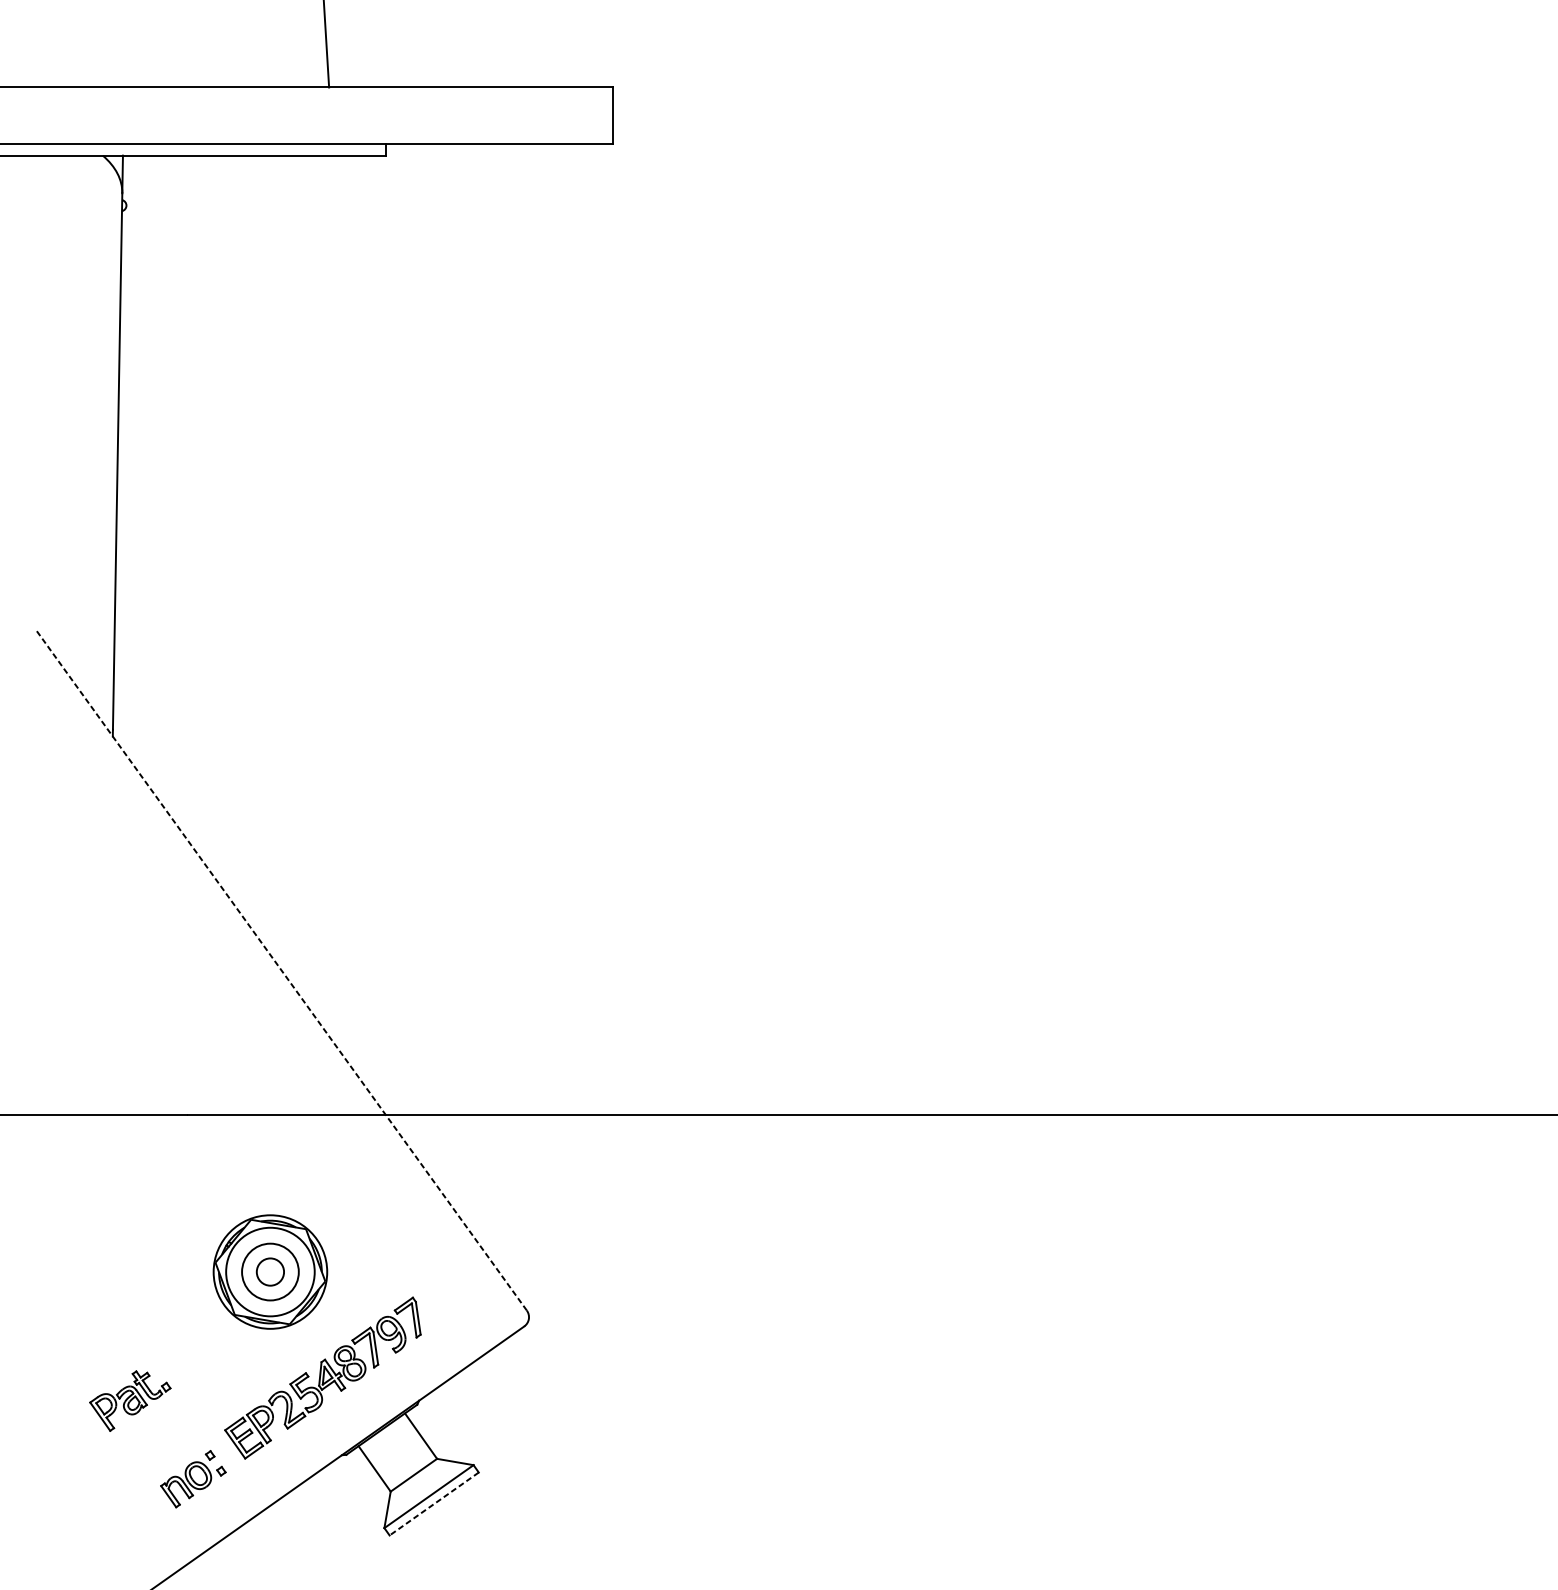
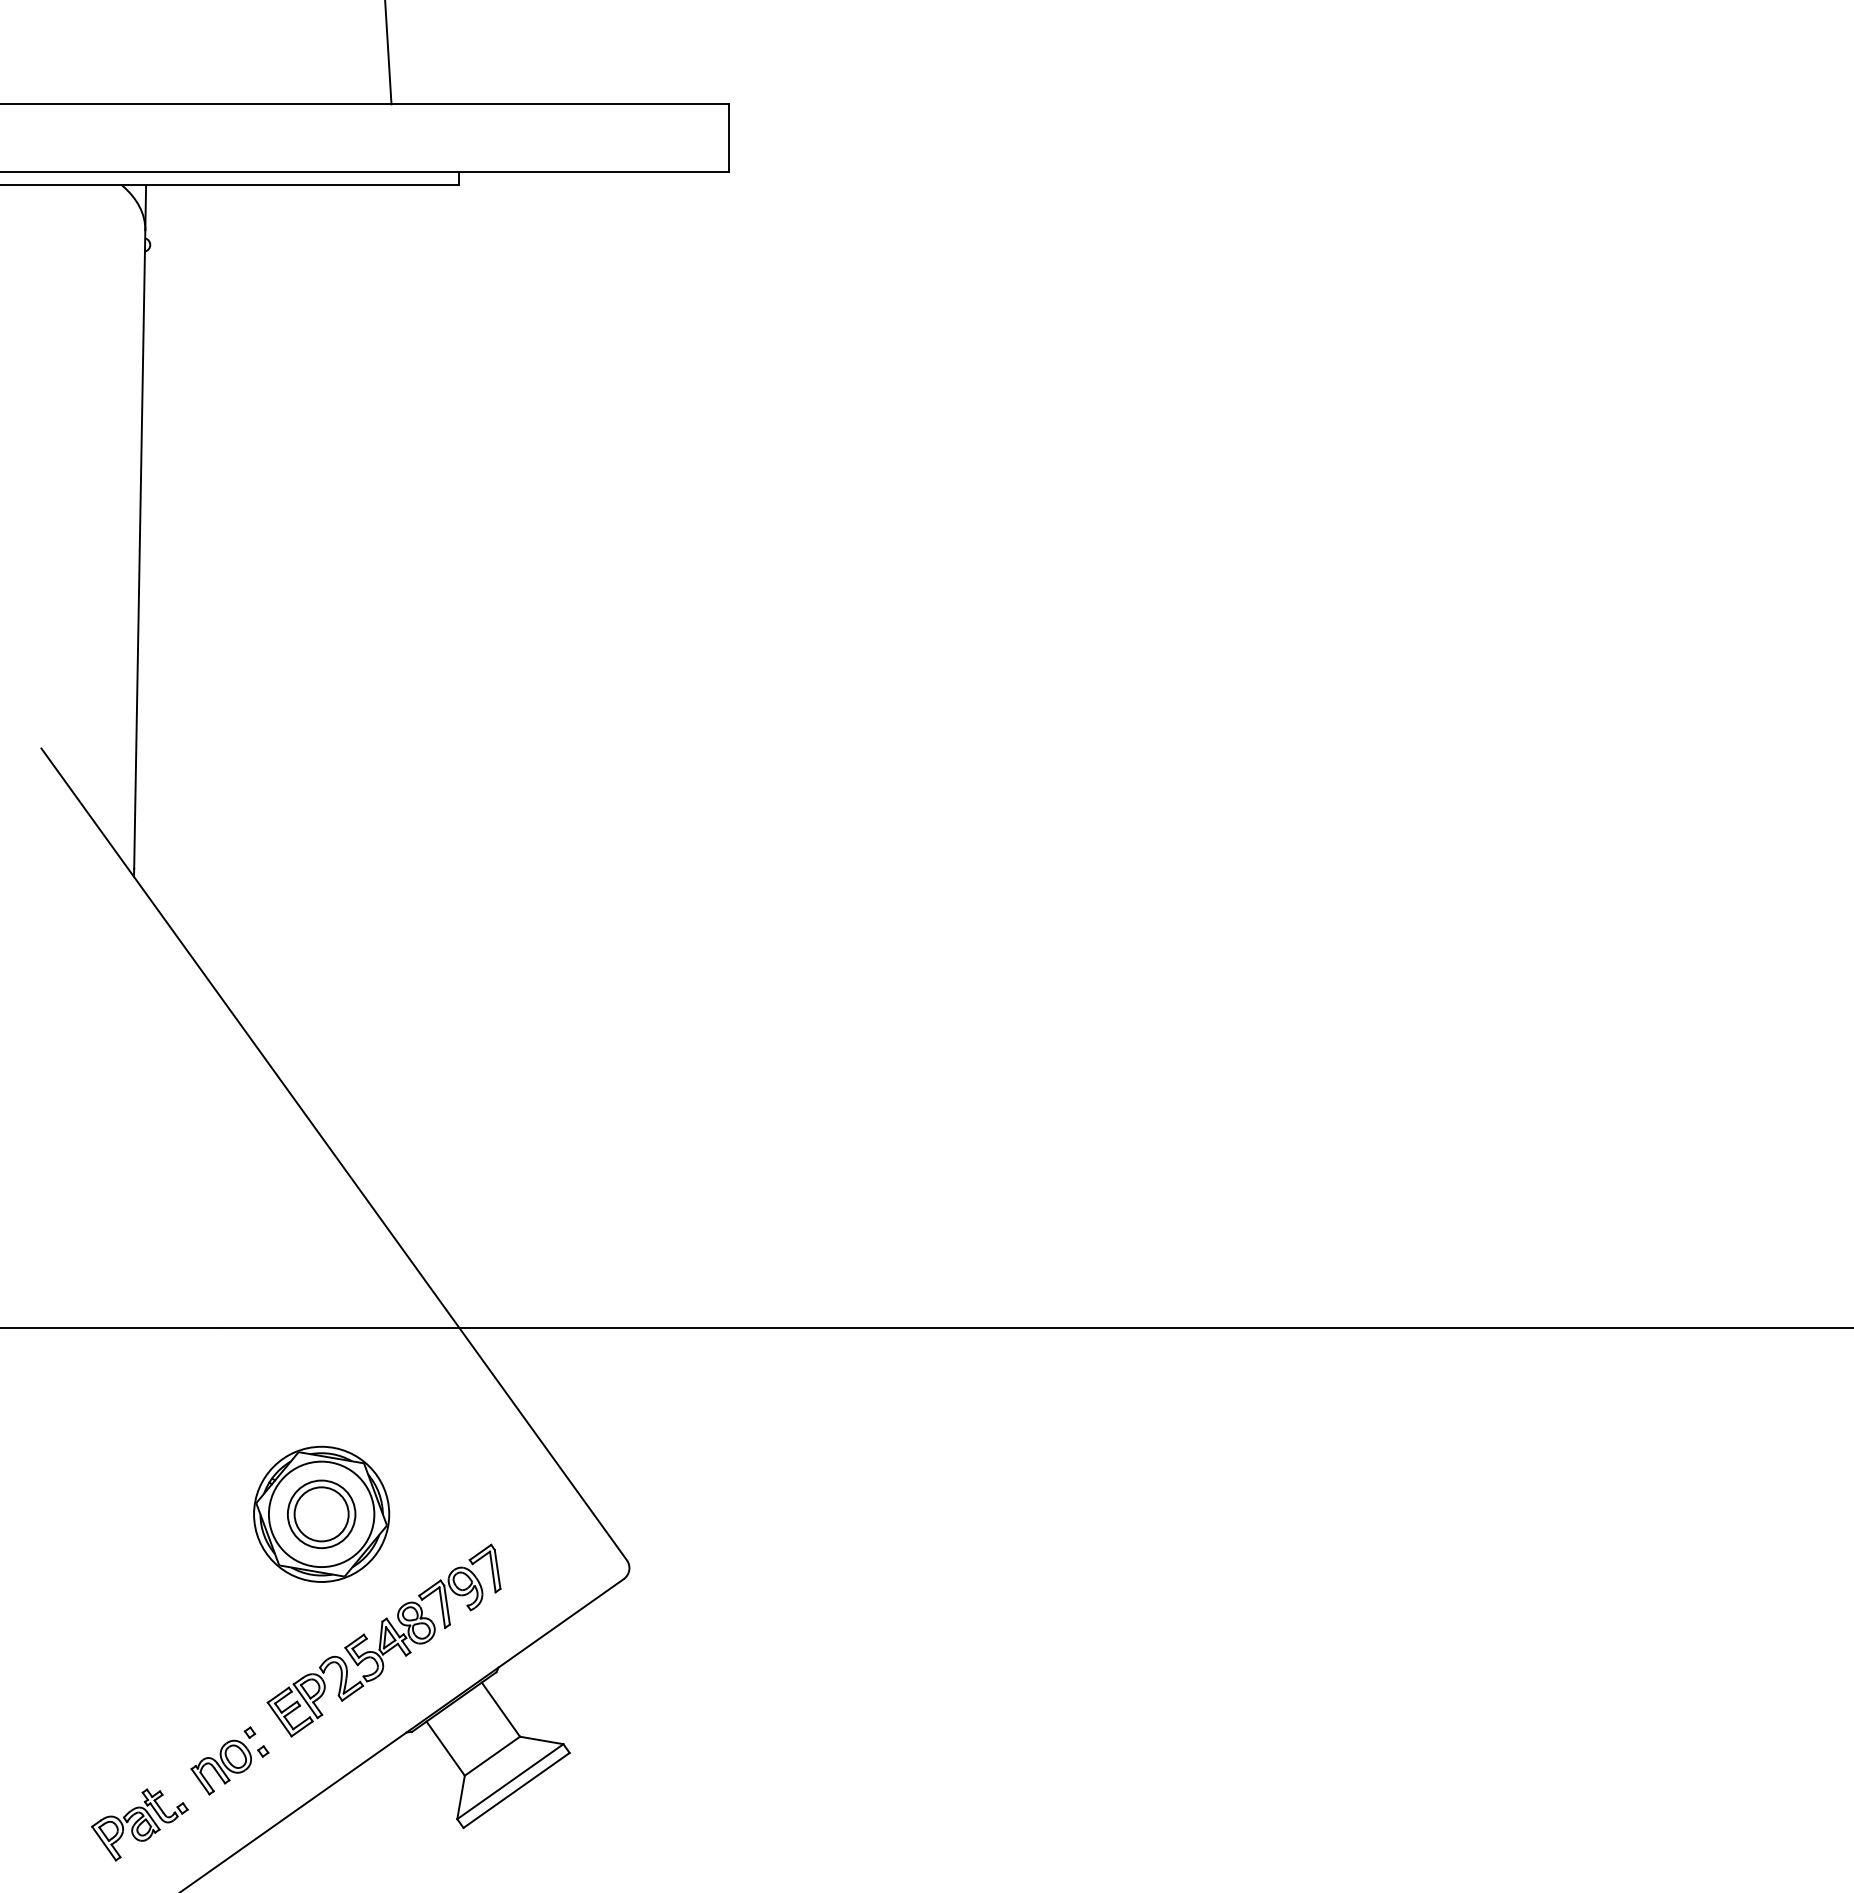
line: (280, 968) -> (333, 1153), dashed -> solid
circle: (270, 1272) -> (321, 1514), size x1.67
part: (130, 1400) -> (139, 1824), moved
line: (434, 1504) -> (516, 1790), dashed -> solid

